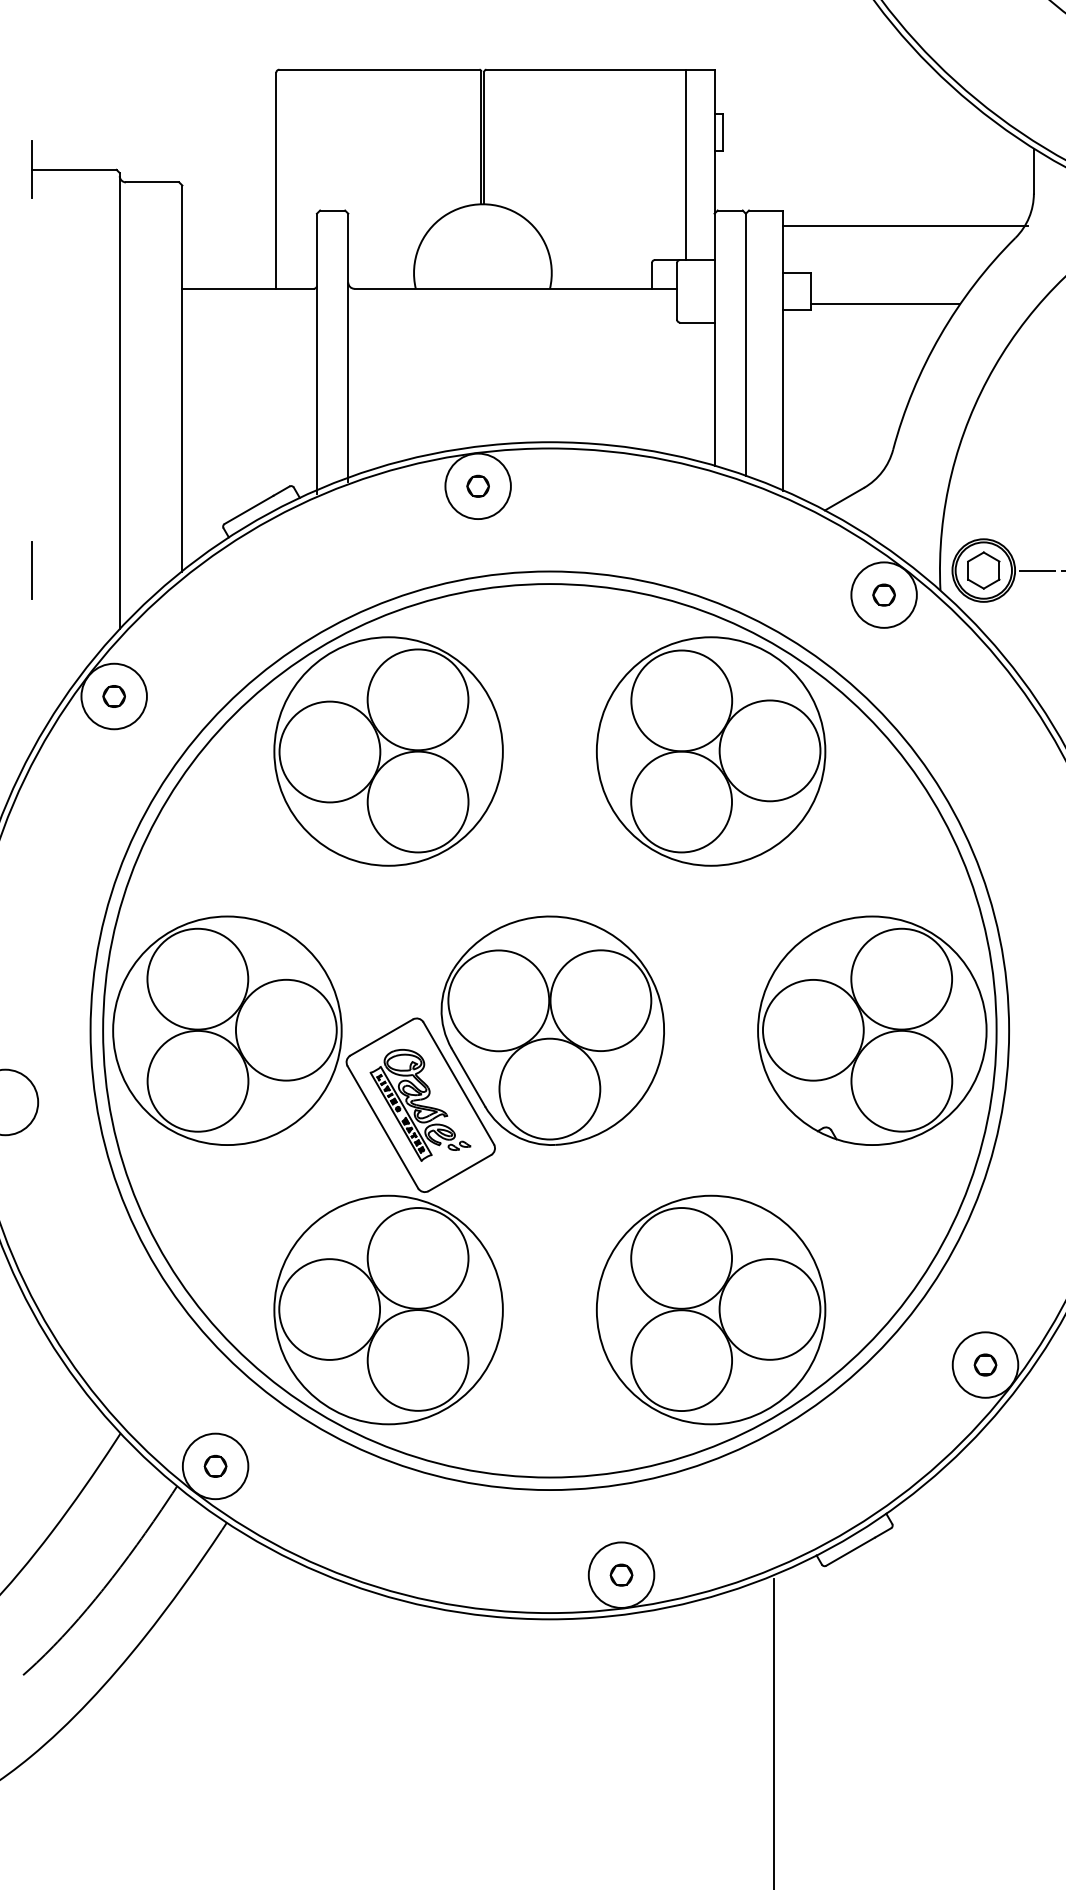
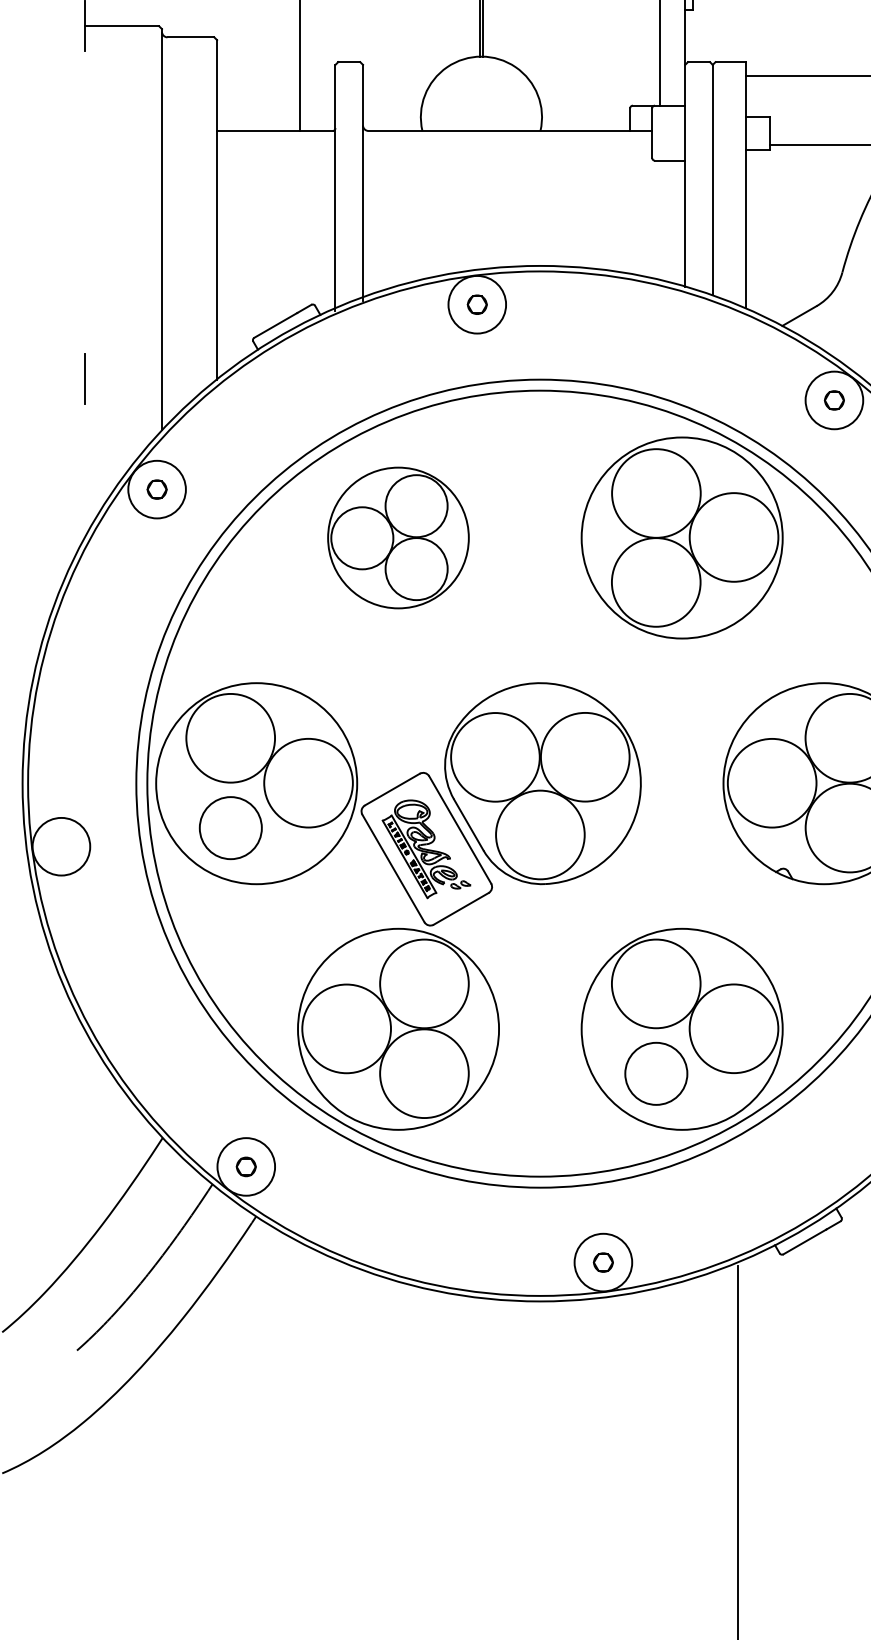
part: (388, 751) -> (398, 537), size x0.7
circle: (197, 1080) -> (230, 827), size x0.7
circle: (681, 1360) -> (656, 1073), size x0.7

